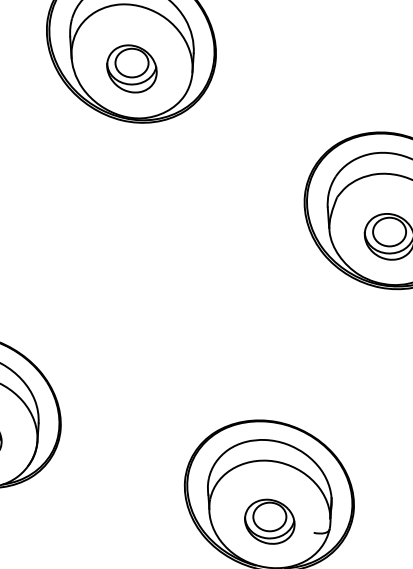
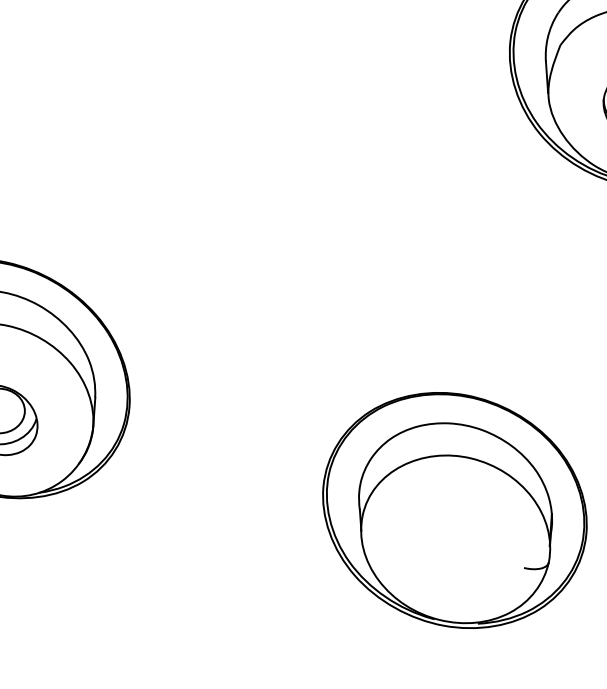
part: (269, 521) -> (455, 550), removed

